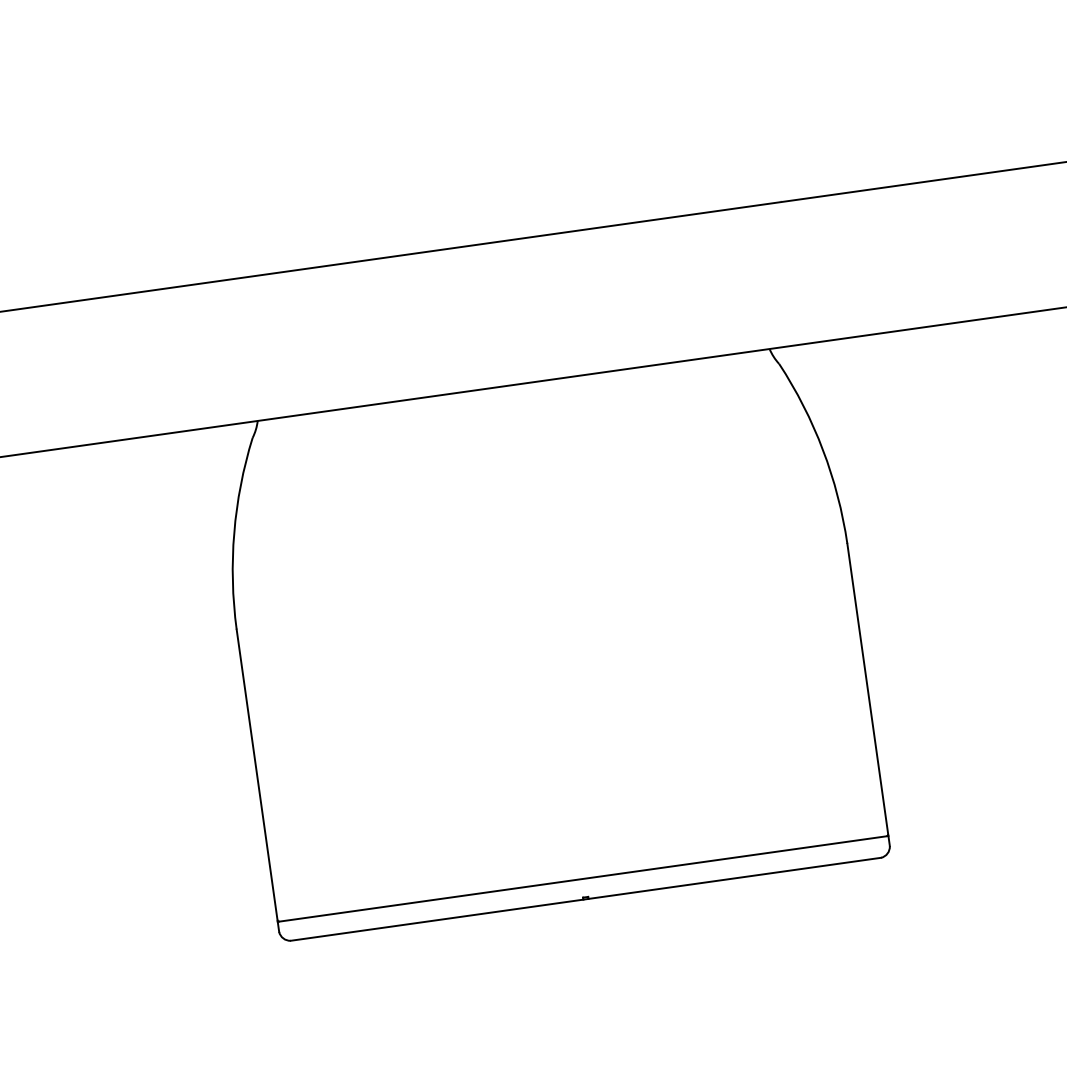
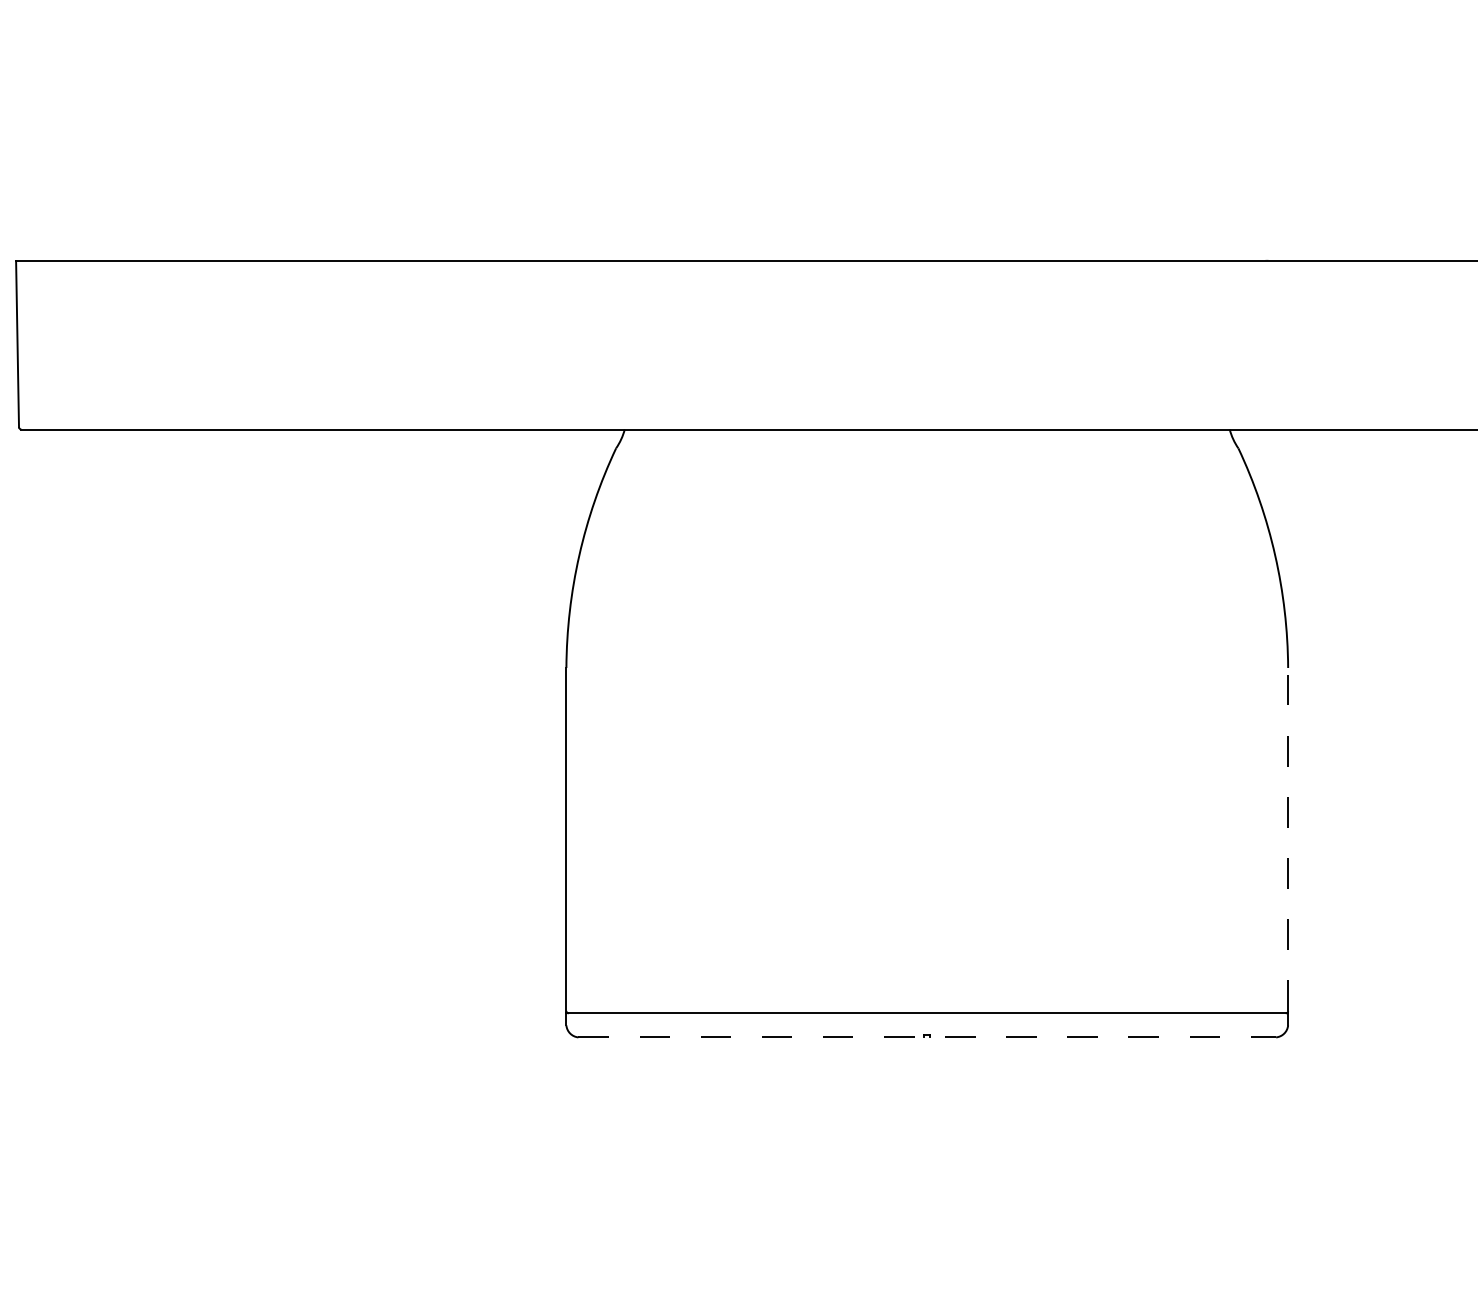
line: (867, 688) -> (1288, 838), solid -> dashed
line: (586, 899) -> (927, 1037), solid -> dashed

